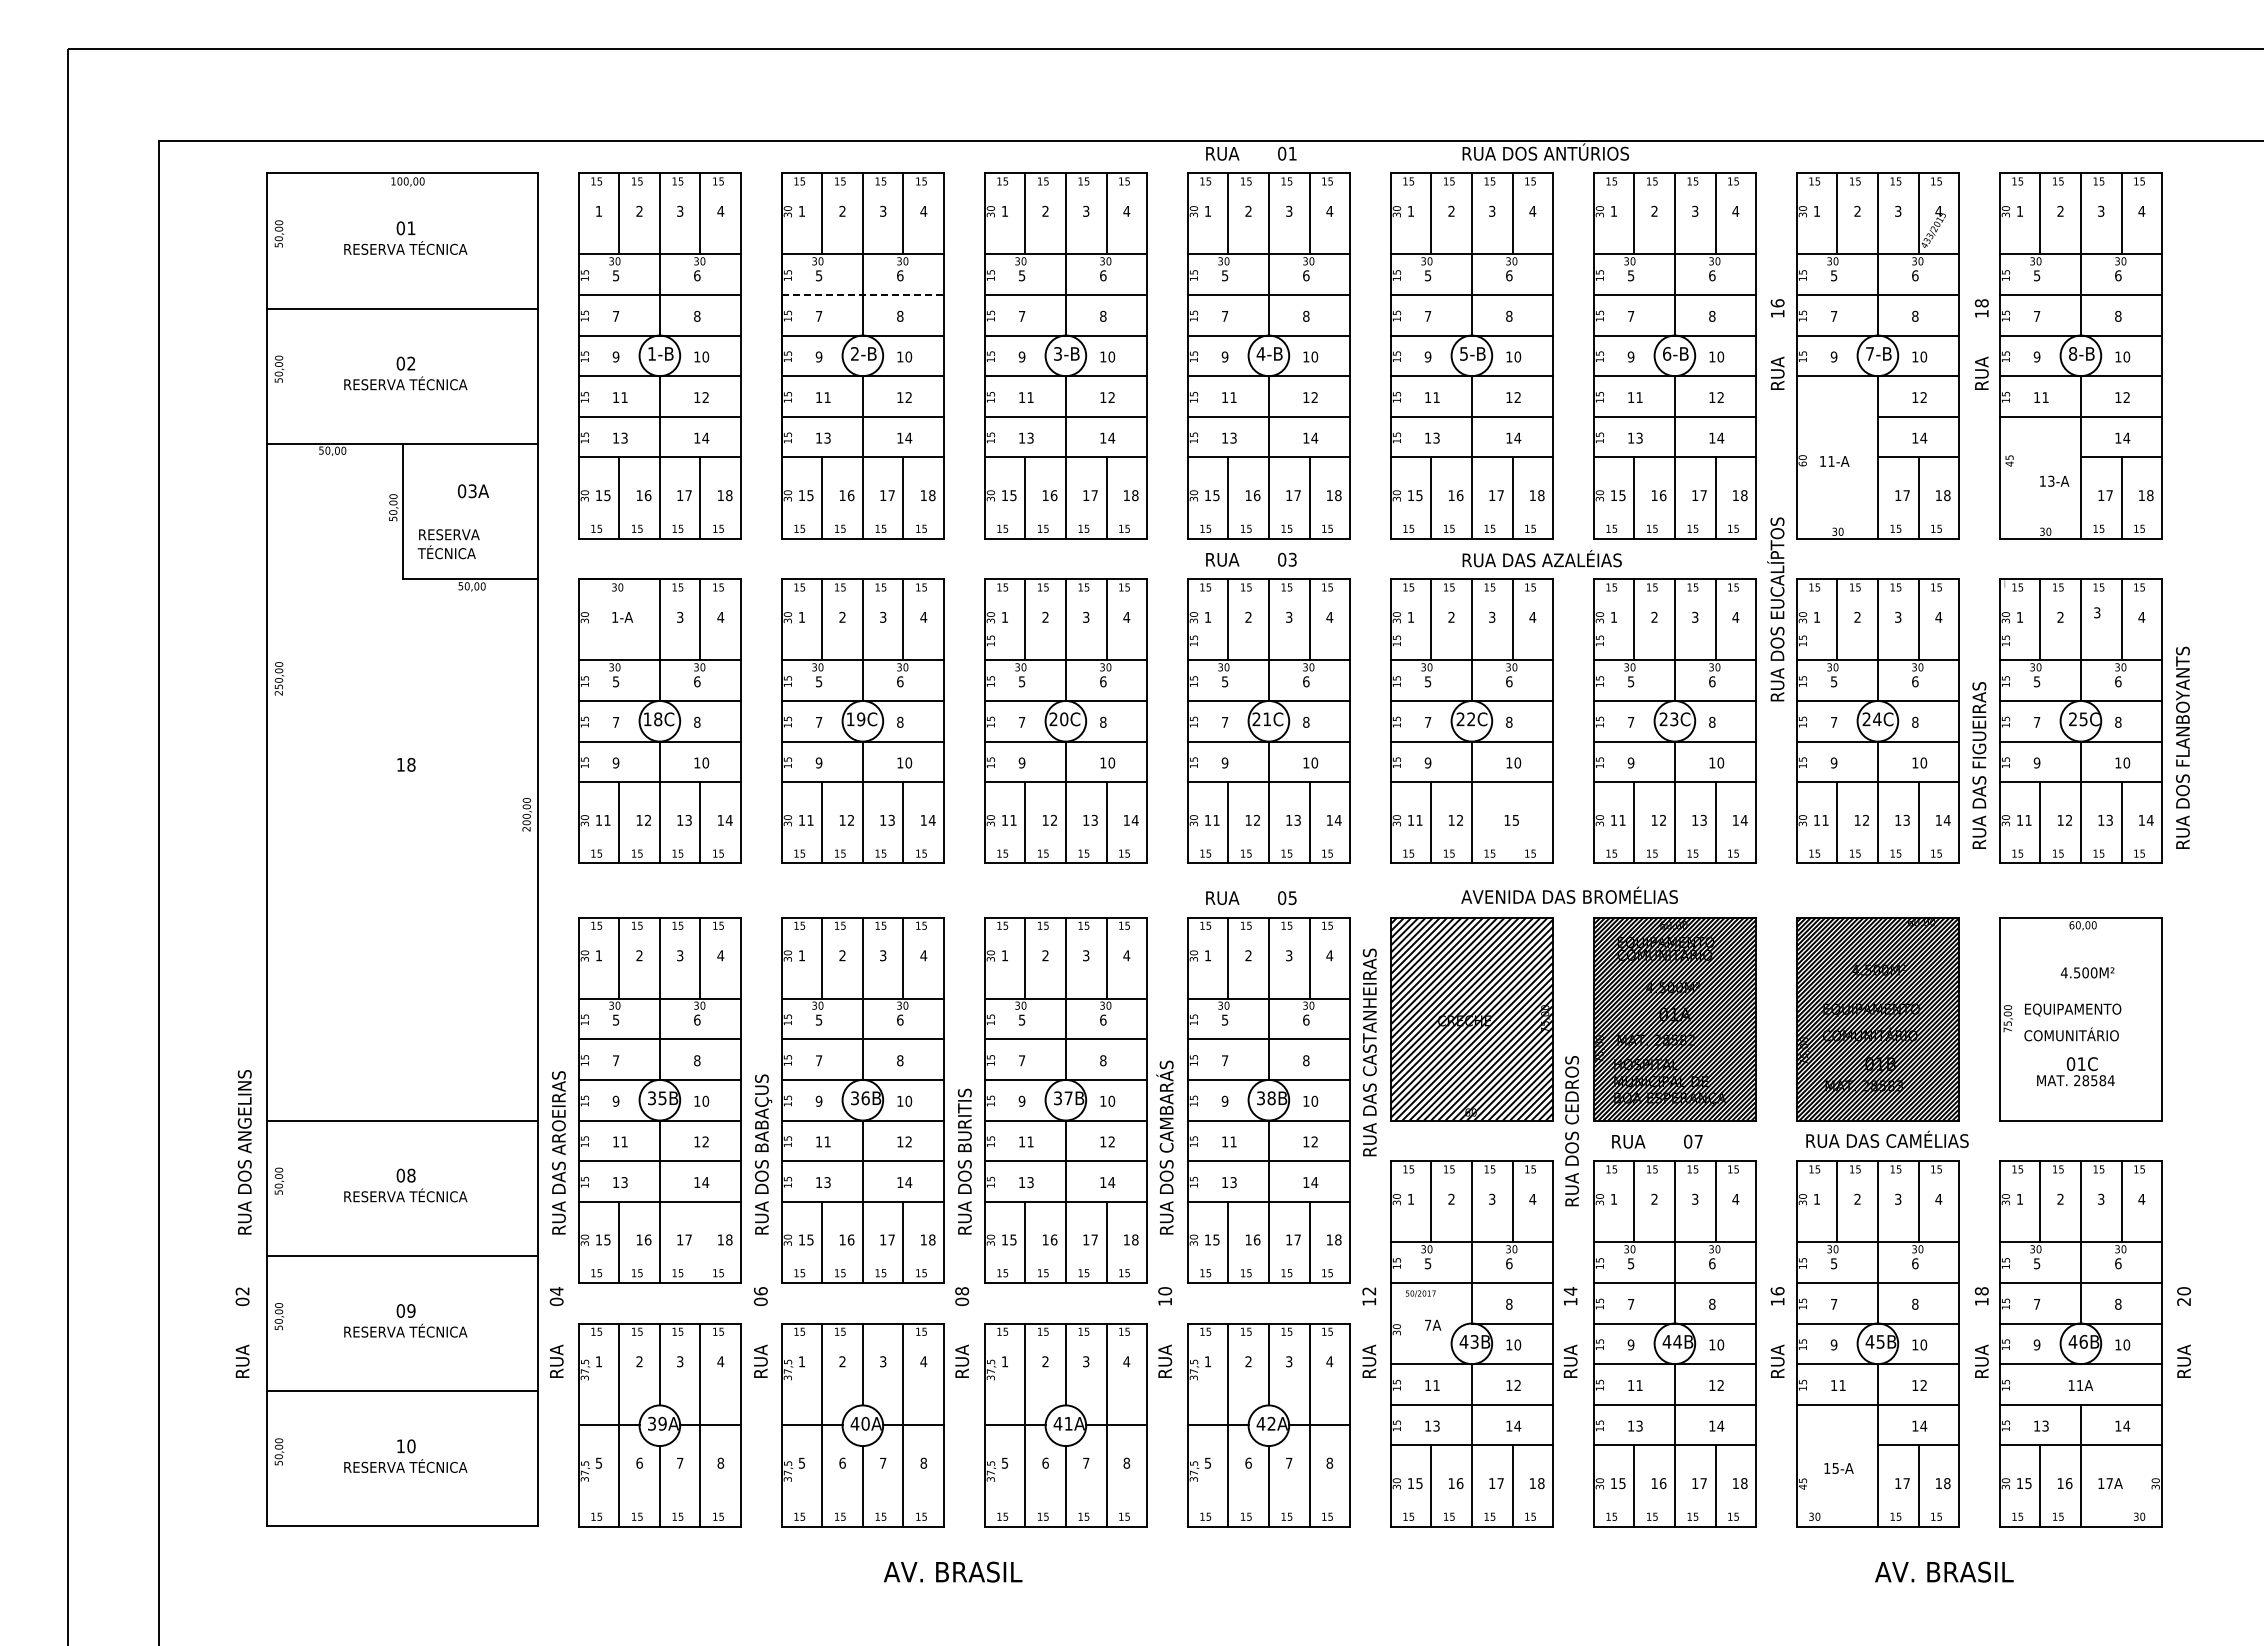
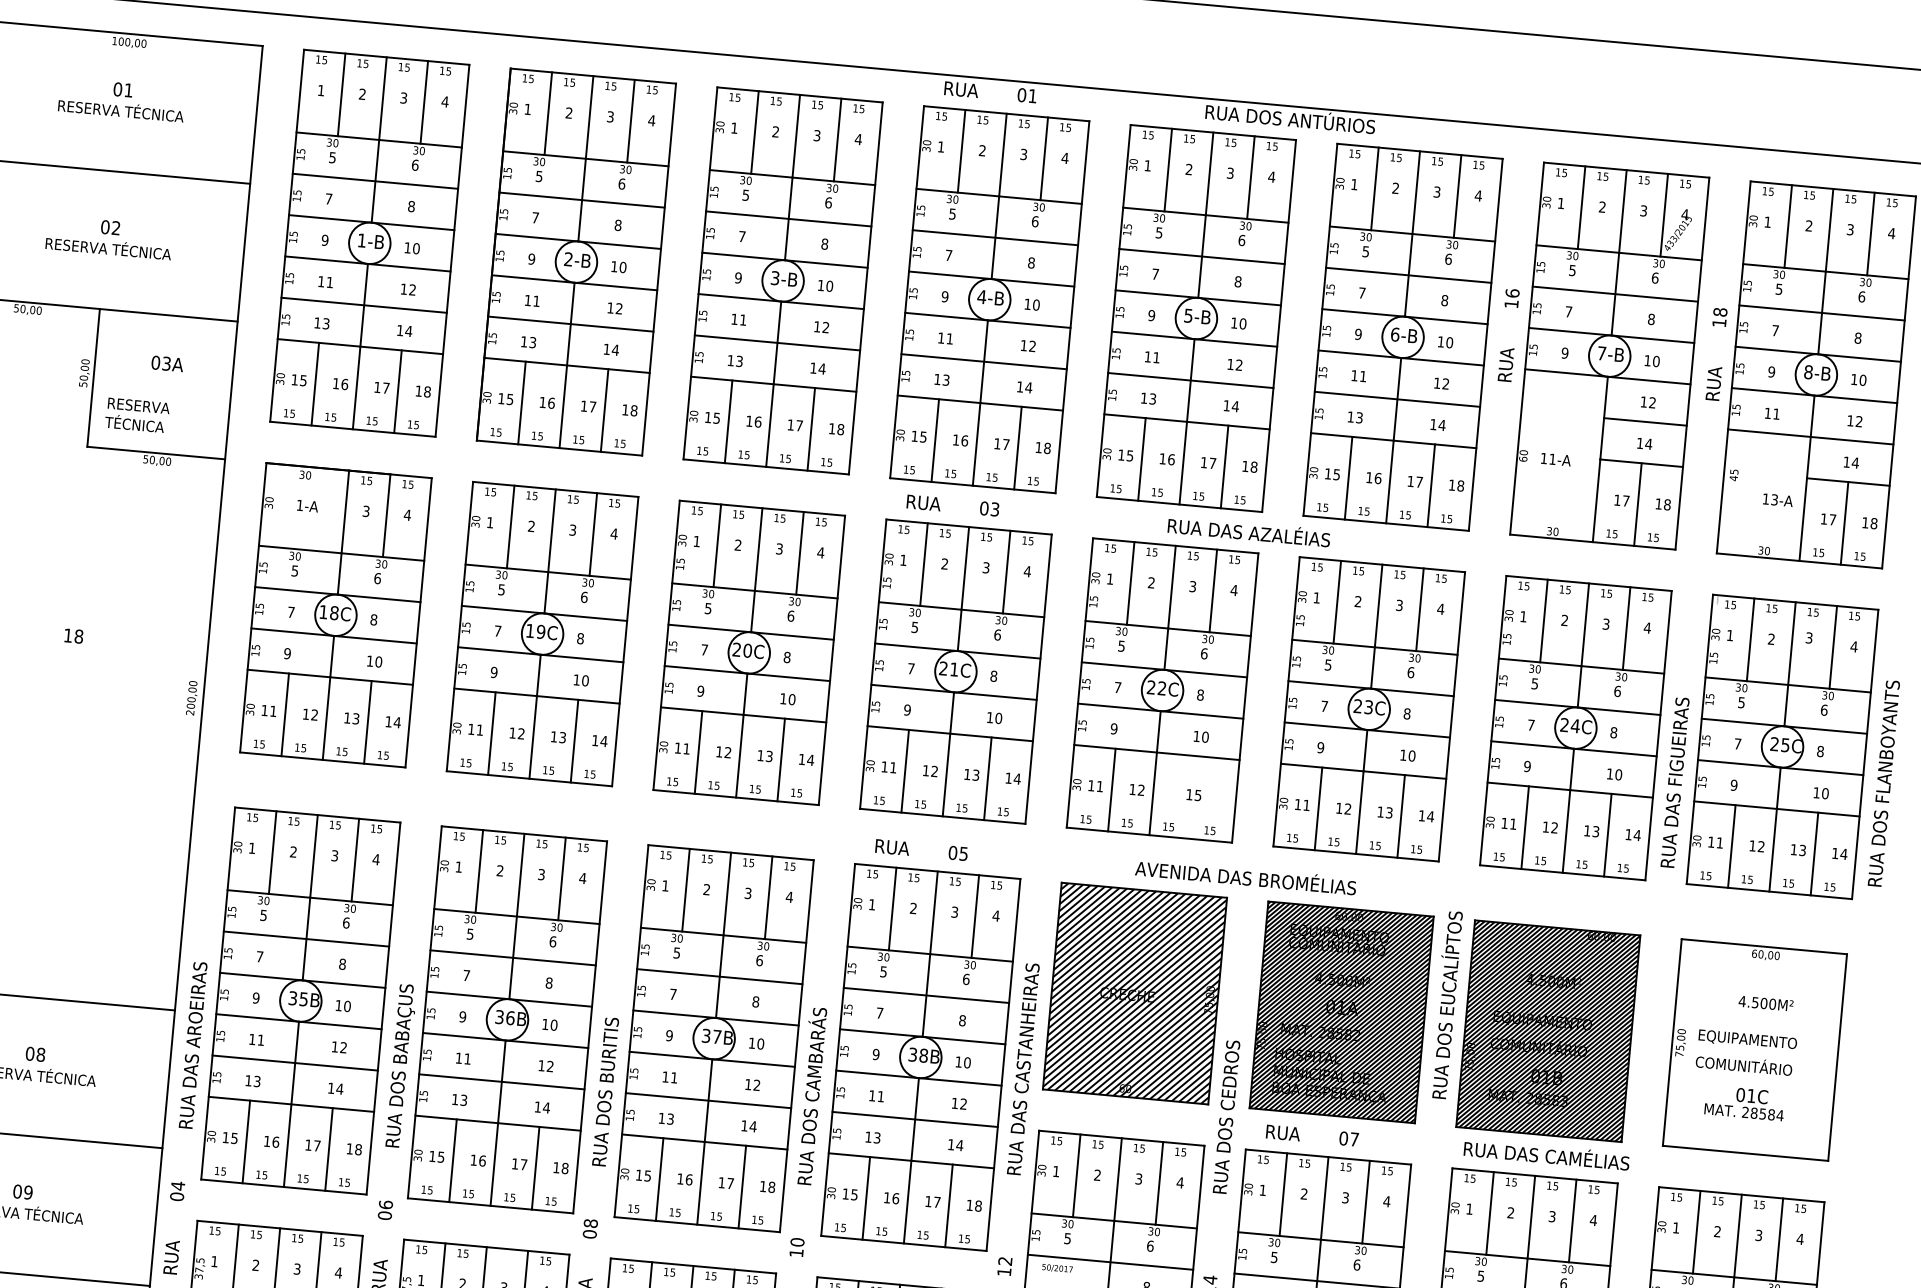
line: (863, 294) -> (582, 199), dashed -> solid
text: (1775, 609) -> (1445, 1004), moved
text: (1369, 1052) -> (1023, 1069), moved
line: (700, 1241) -> (329, 1148), added

